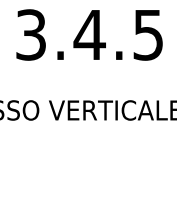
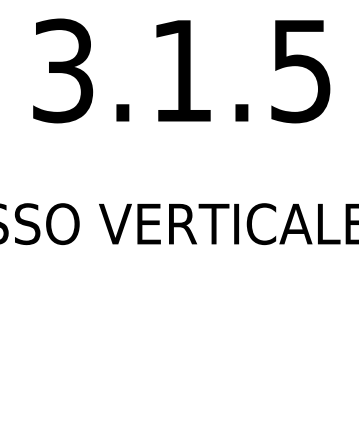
text: (89, 34) -> (181, 69), 3.4.5 -> 3.1.5

